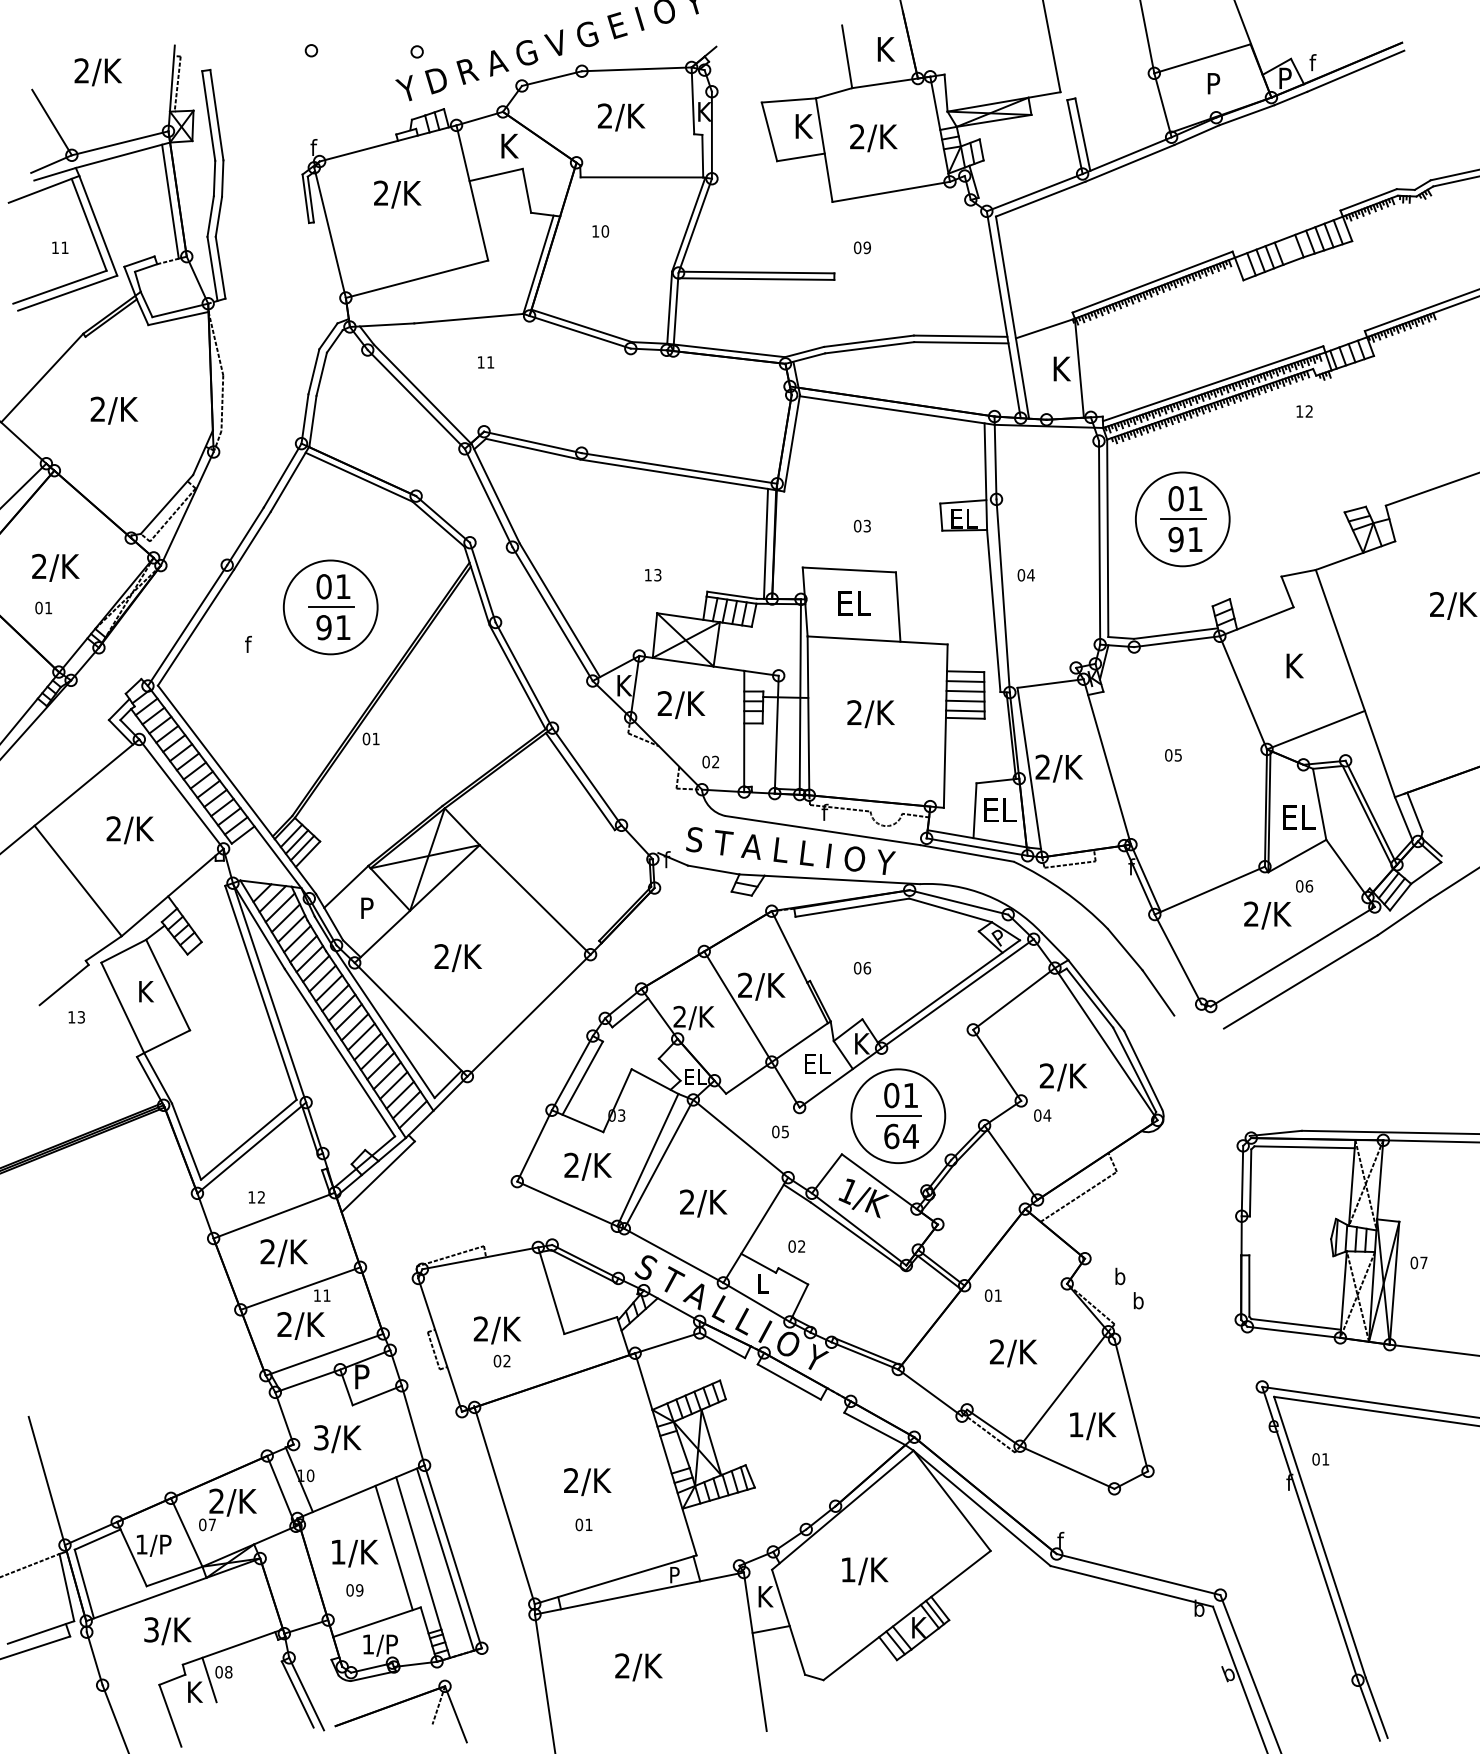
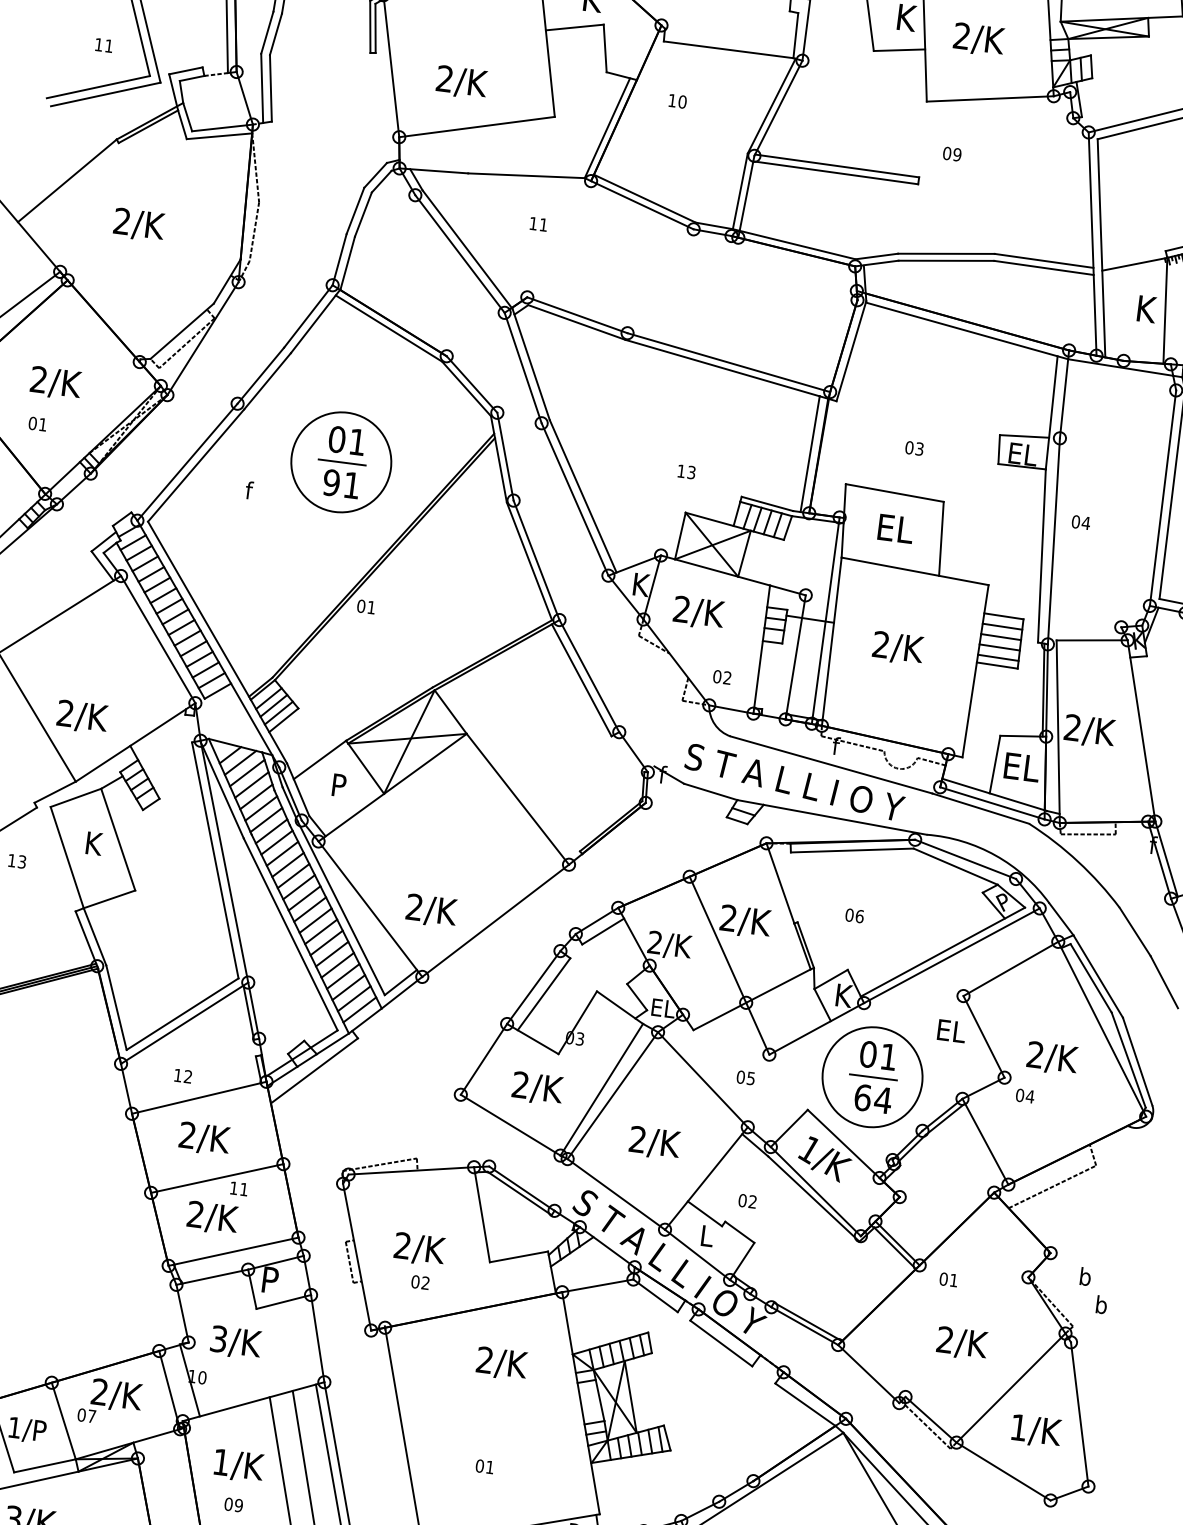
text: (397, 194) -> (461, 82), moved
text: (129, 830) -> (81, 717), moved
text: (457, 958) -> (430, 911), moved
text: (817, 1063) -> (951, 1030), moved
text: (587, 1482) -> (501, 1364), moved

